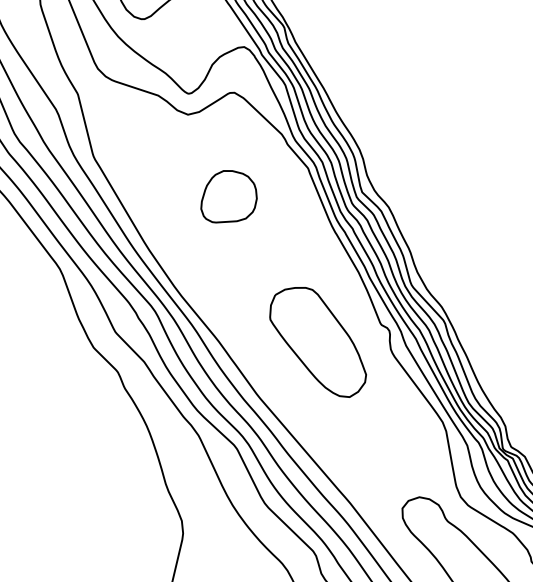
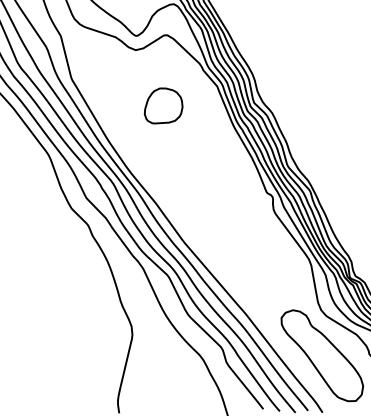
part: (317, 343) -> (223, 205), removed

